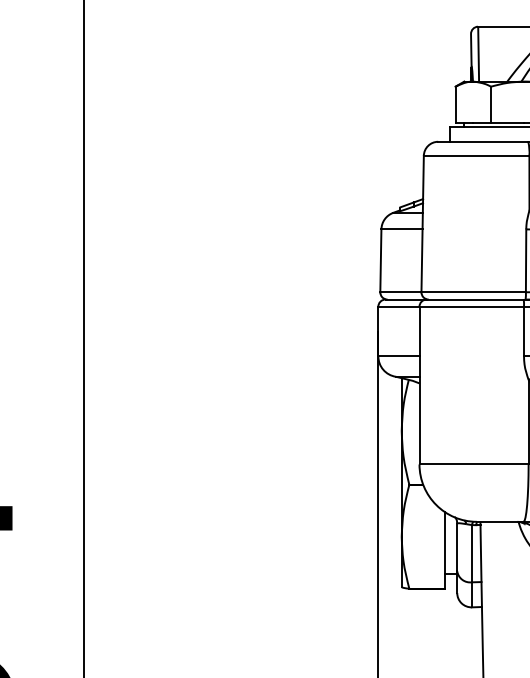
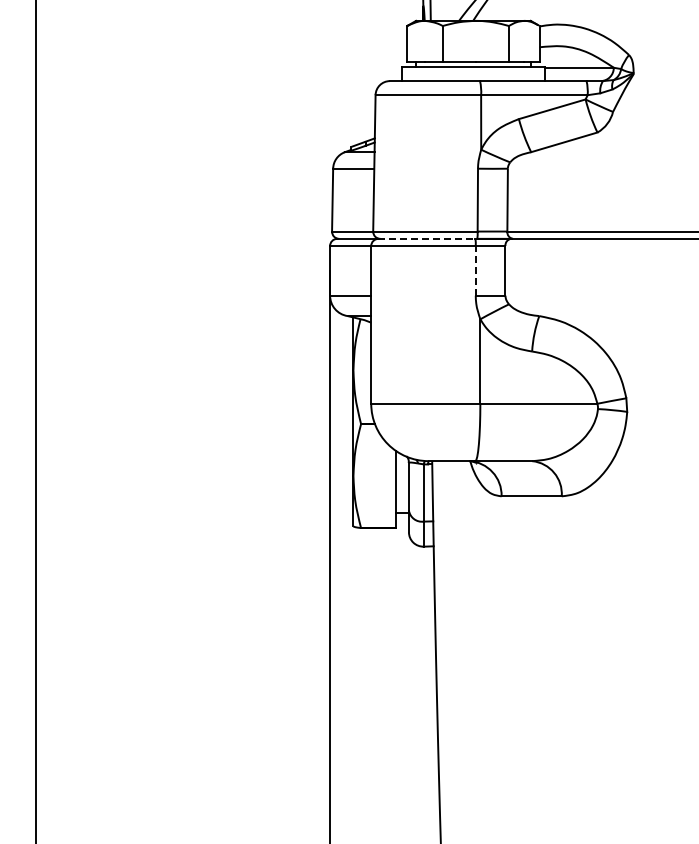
line: (474, 299) -> (426, 238), solid -> dashed
line: (523, 331) -> (475, 270), solid -> dashed

